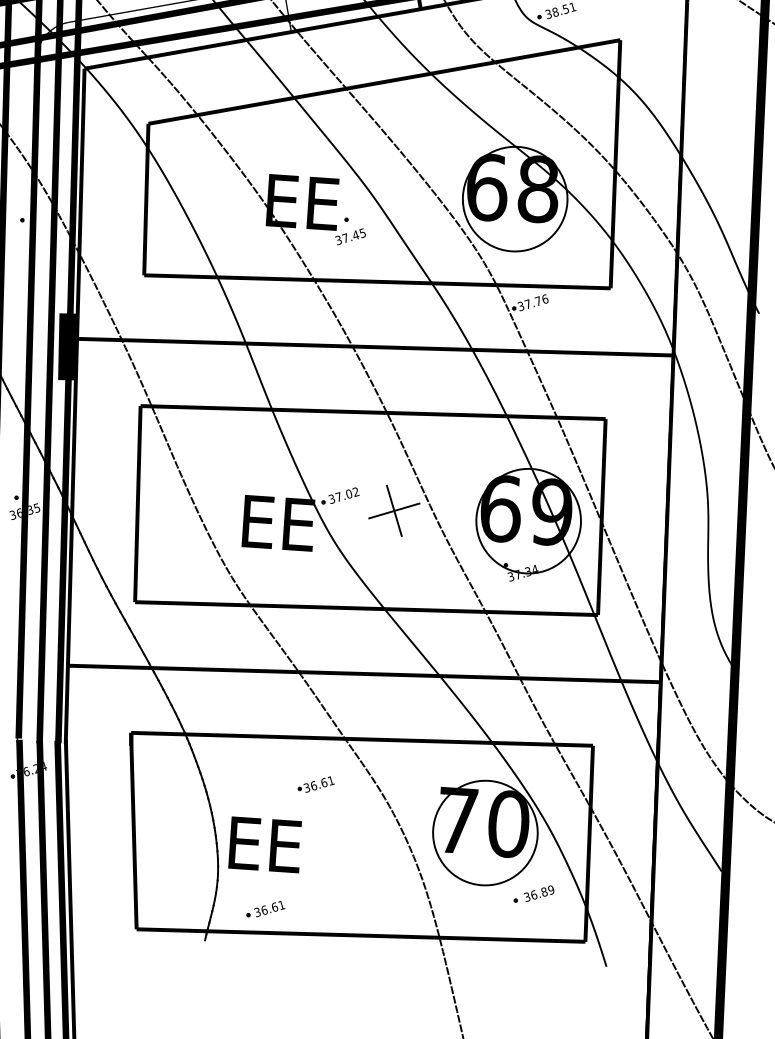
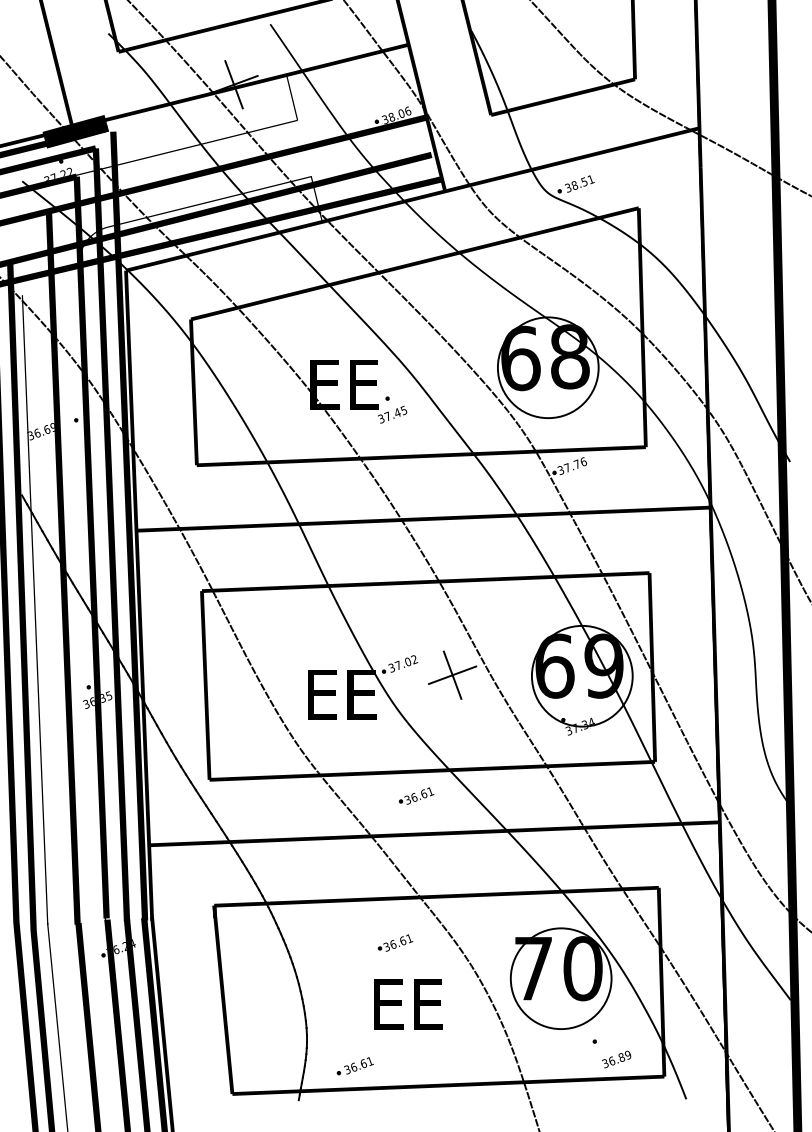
fill: (67, 346) -> (127, 538), removed
part: (348, 633) -> (416, 795), added
text: (265, 844) -> (408, 1004), moved
text: (538, 893) -> (616, 1059), moved

